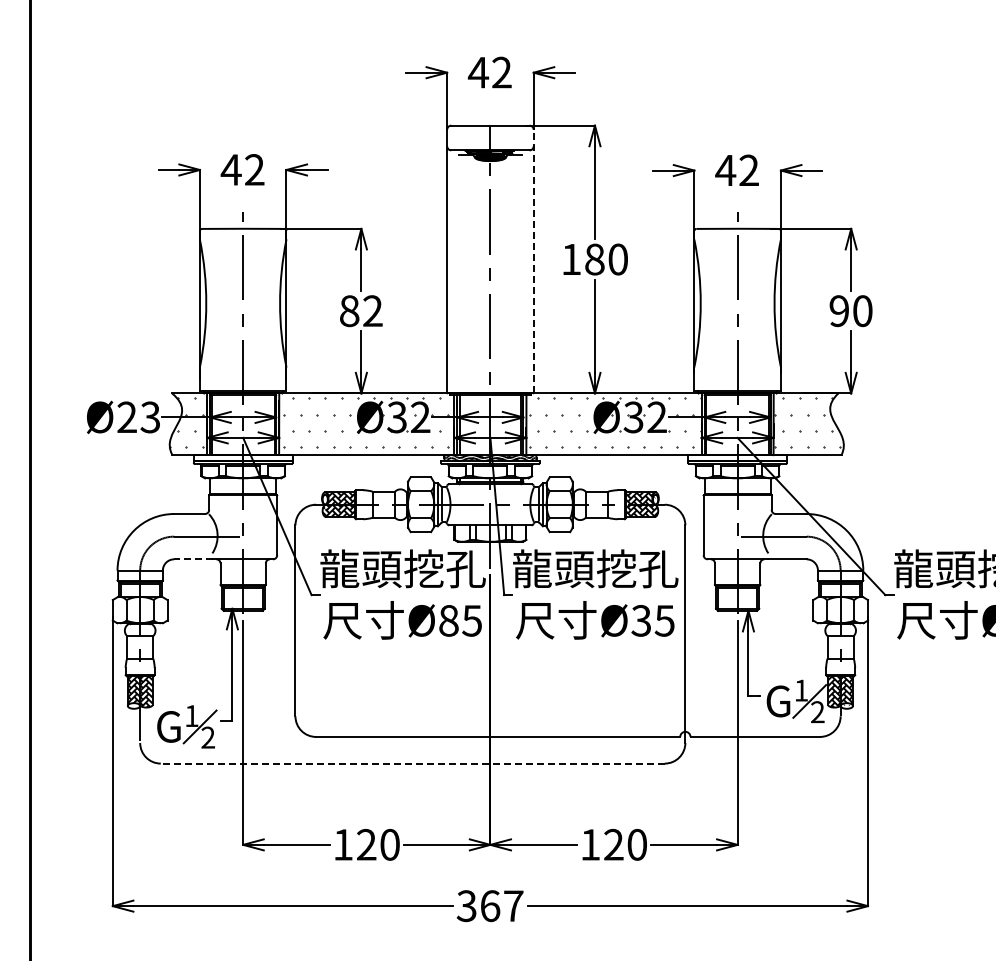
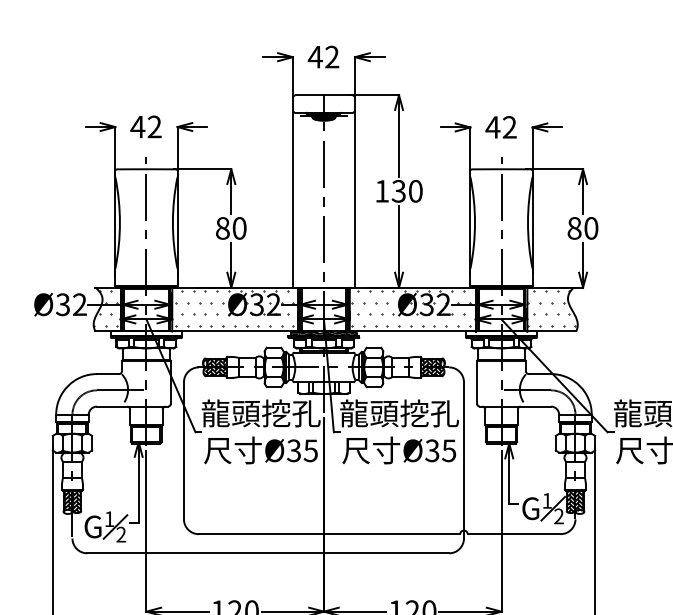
text: (594, 259) -> (398, 191), 180 -> 130
line: (533, 261) -> (354, 192), dashed -> solid
text: (372, 311) -> (239, 228), 82 -> 80
text: (839, 311) -> (574, 228), 90 -> 80
text: (138, 417) -> (71, 304), 23 -> 32
line: (193, 559) -> (110, 406), dashed -> solid
text: (448, 620) -> (293, 450), 85 -> 35
line: (412, 763) -> (268, 553), dashed -> solid

